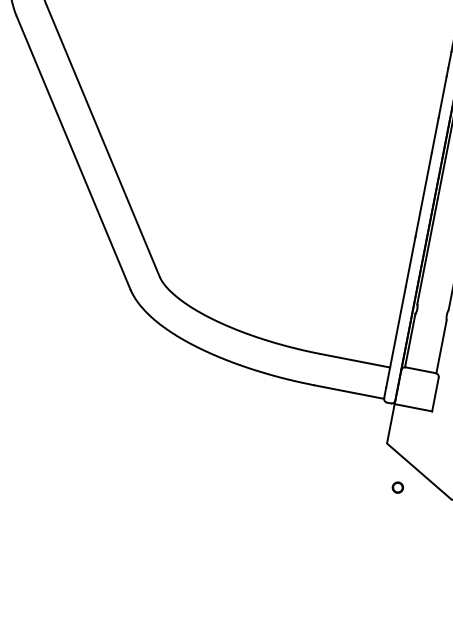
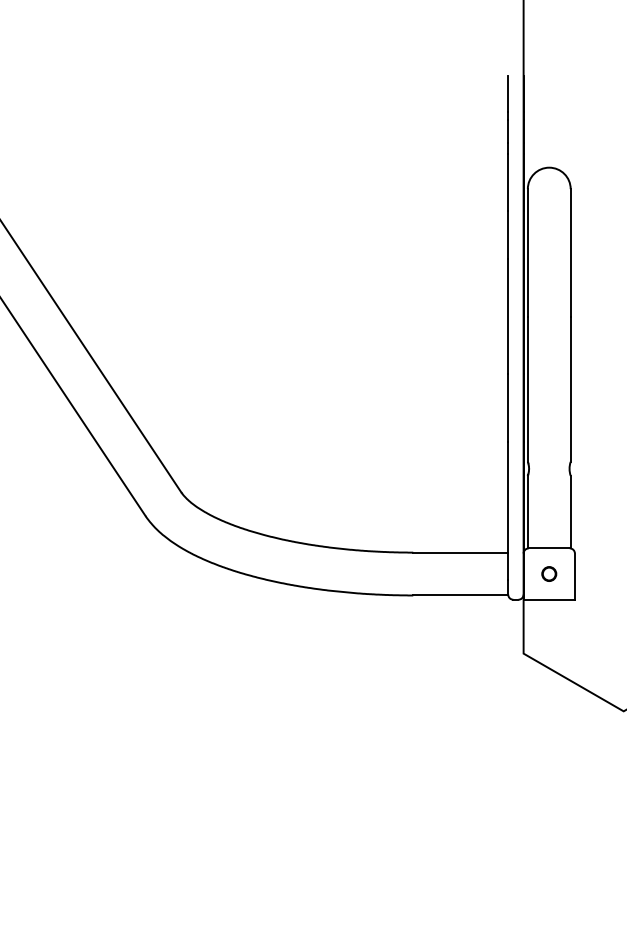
circle: (398, 487) -> (549, 573), moved

